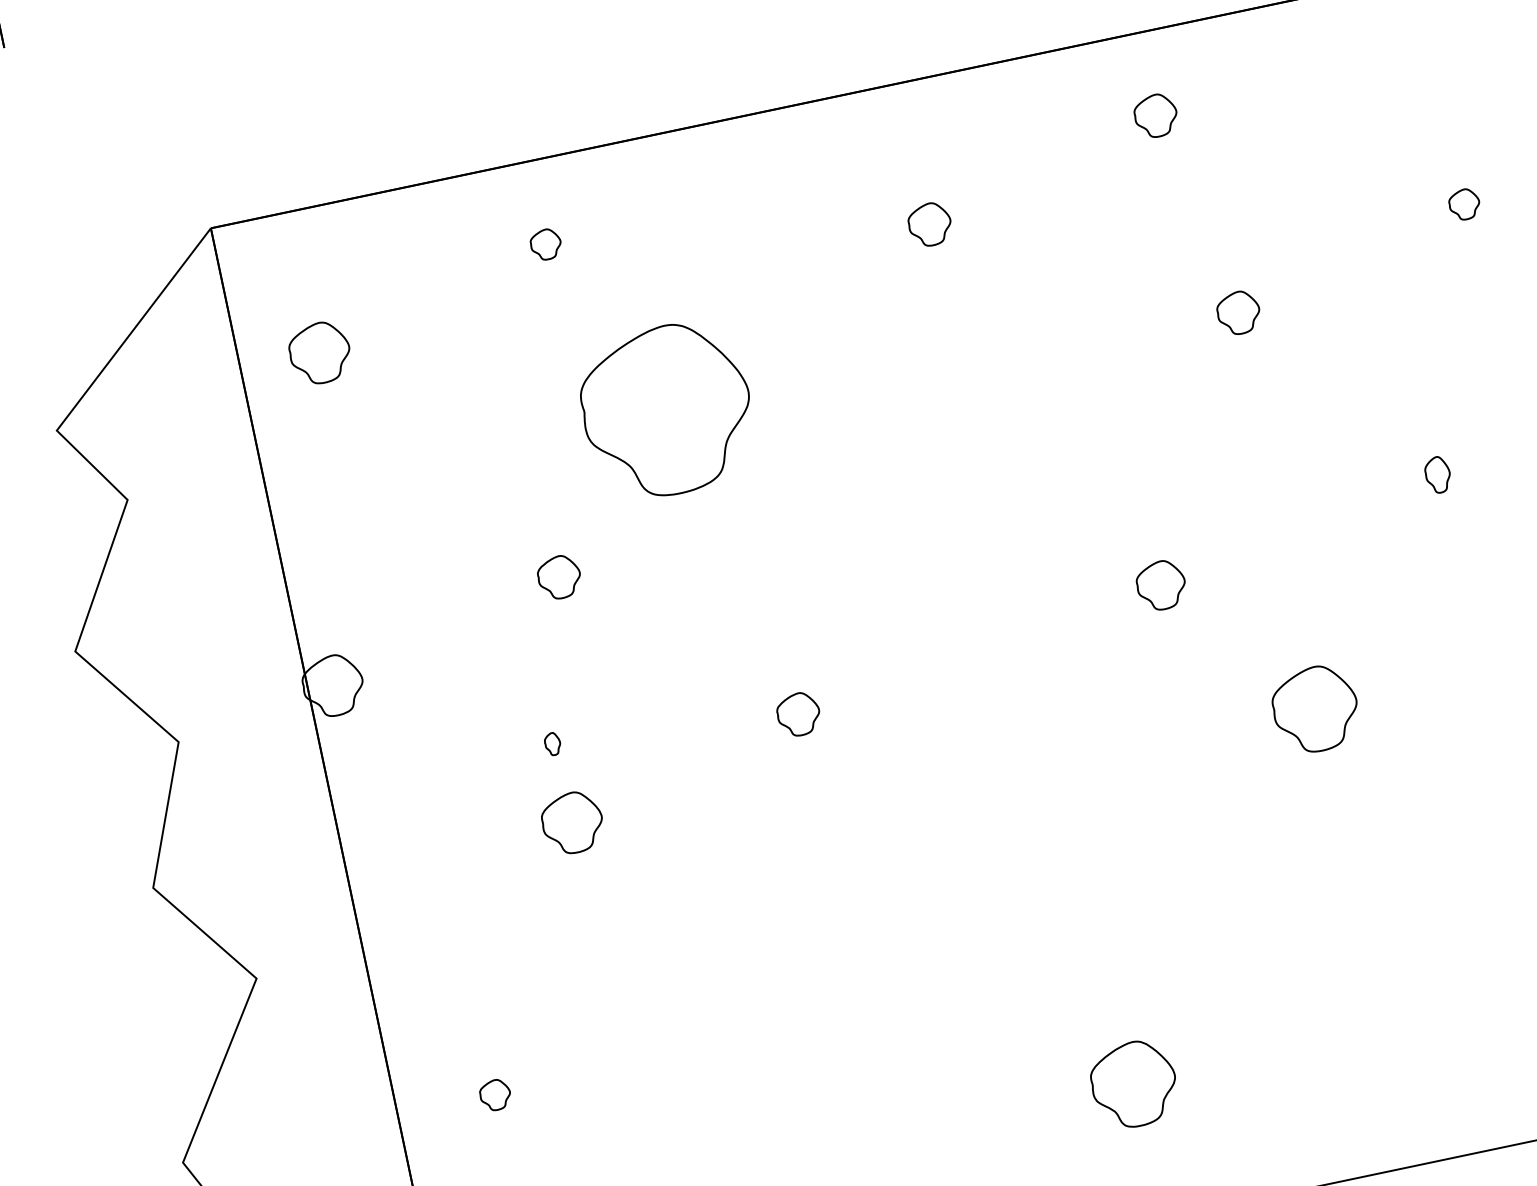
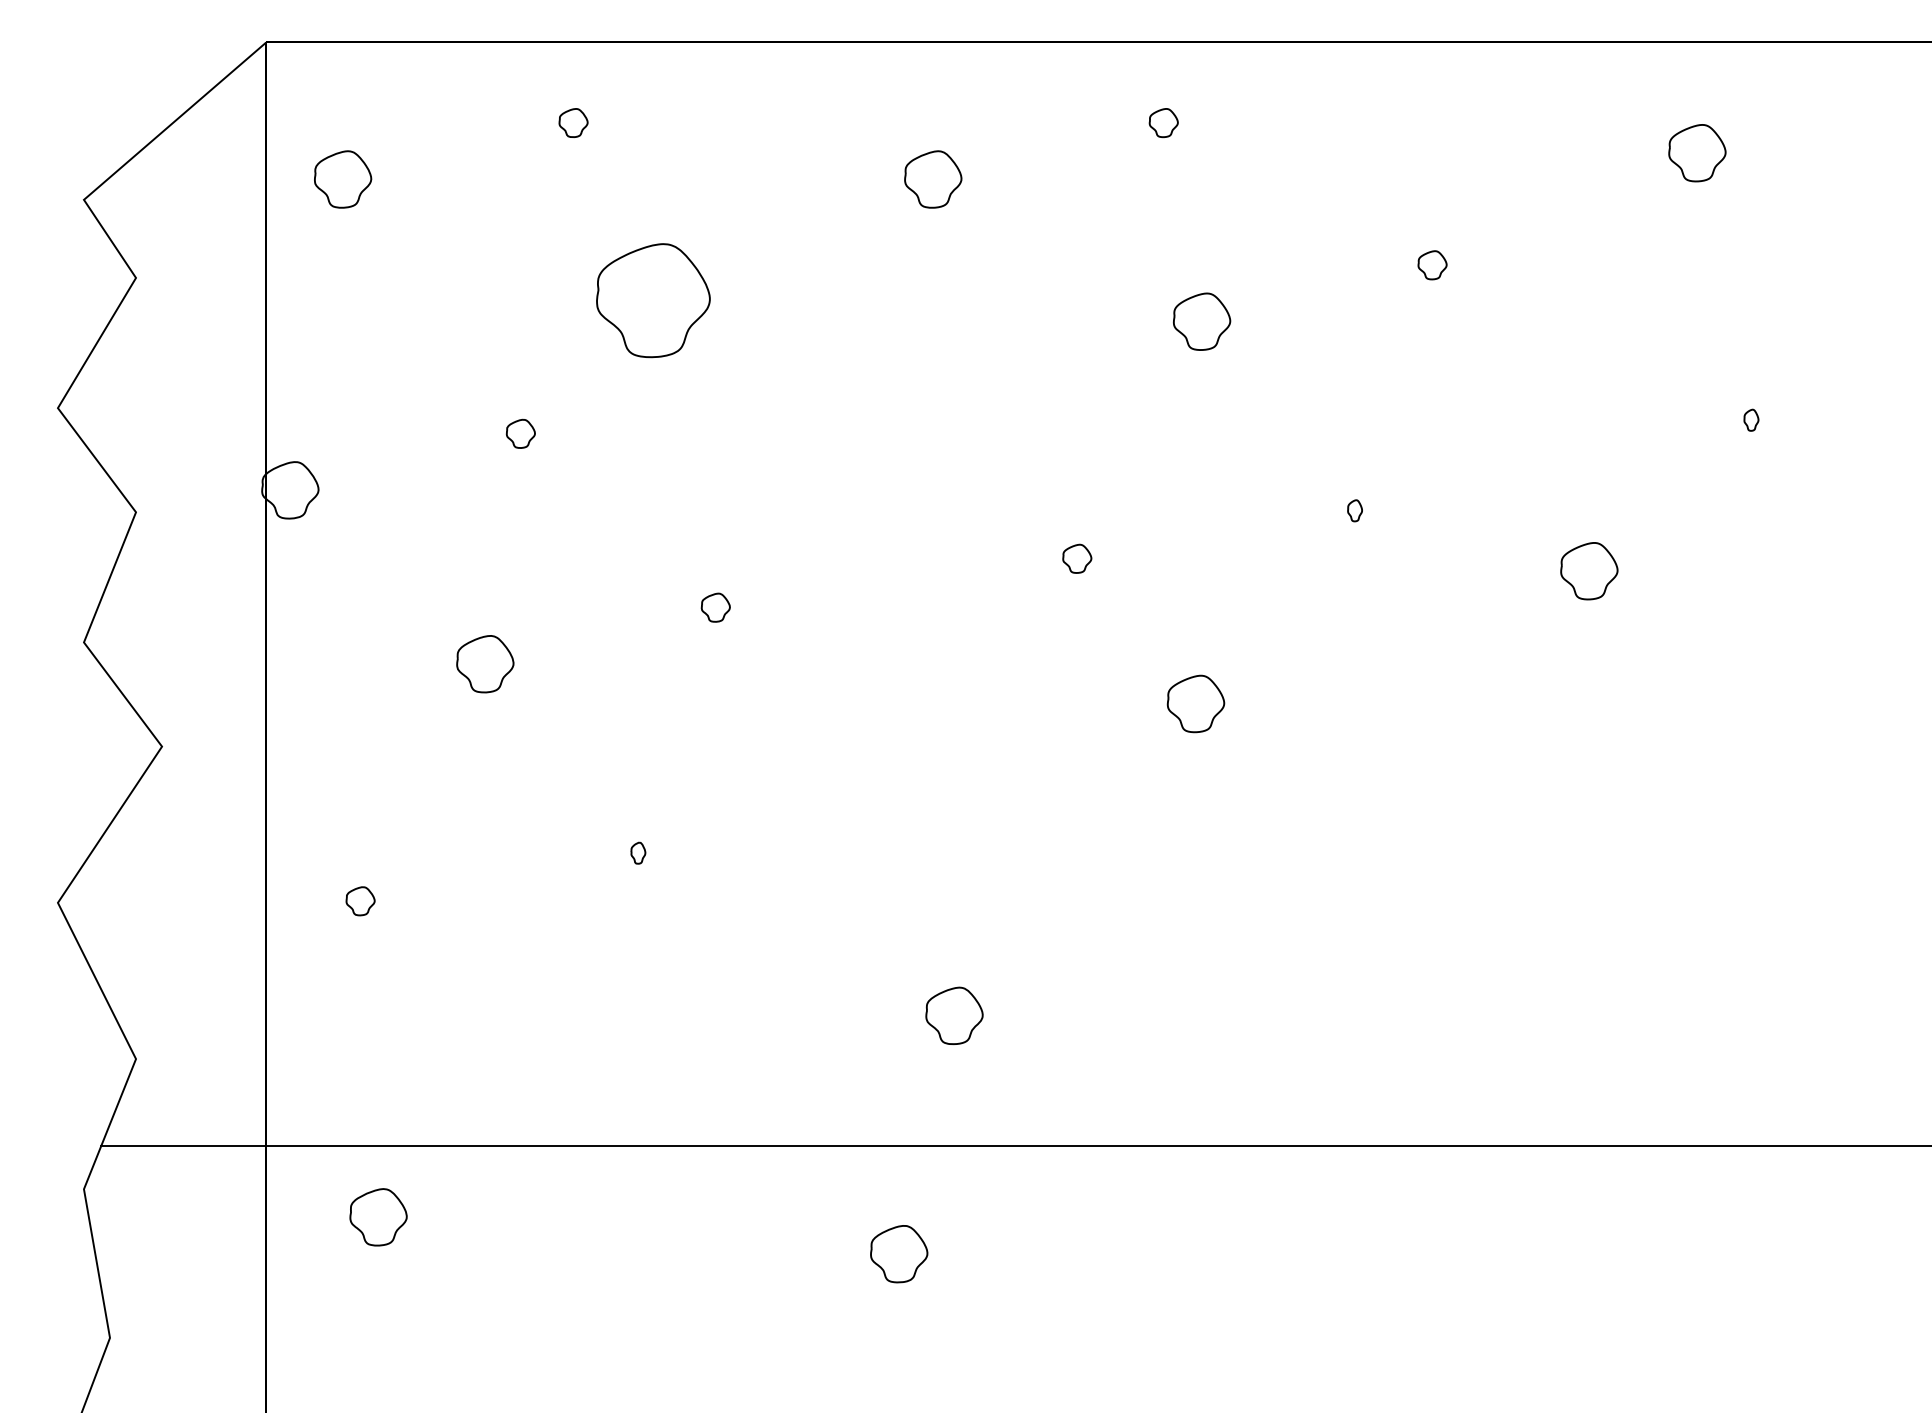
part: (1155, 116) -> (1163, 123), size x0.71
part: (930, 224) -> (933, 179), size x1.43
part: (1239, 312) -> (1202, 321), size x1.43
part: (667, 410) -> (653, 300), size x0.71
part: (1437, 474) -> (1354, 510), size x0.62
part: (558, 576) -> (520, 433), size x0.71
part: (1161, 584) -> (1077, 558), size x0.62
part: (1315, 708) -> (1195, 703), size x0.71
part: (798, 714) -> (715, 607), size x0.71
part: (552, 743) -> (638, 852), moved
part: (1133, 1083) -> (954, 1015), size x0.71

